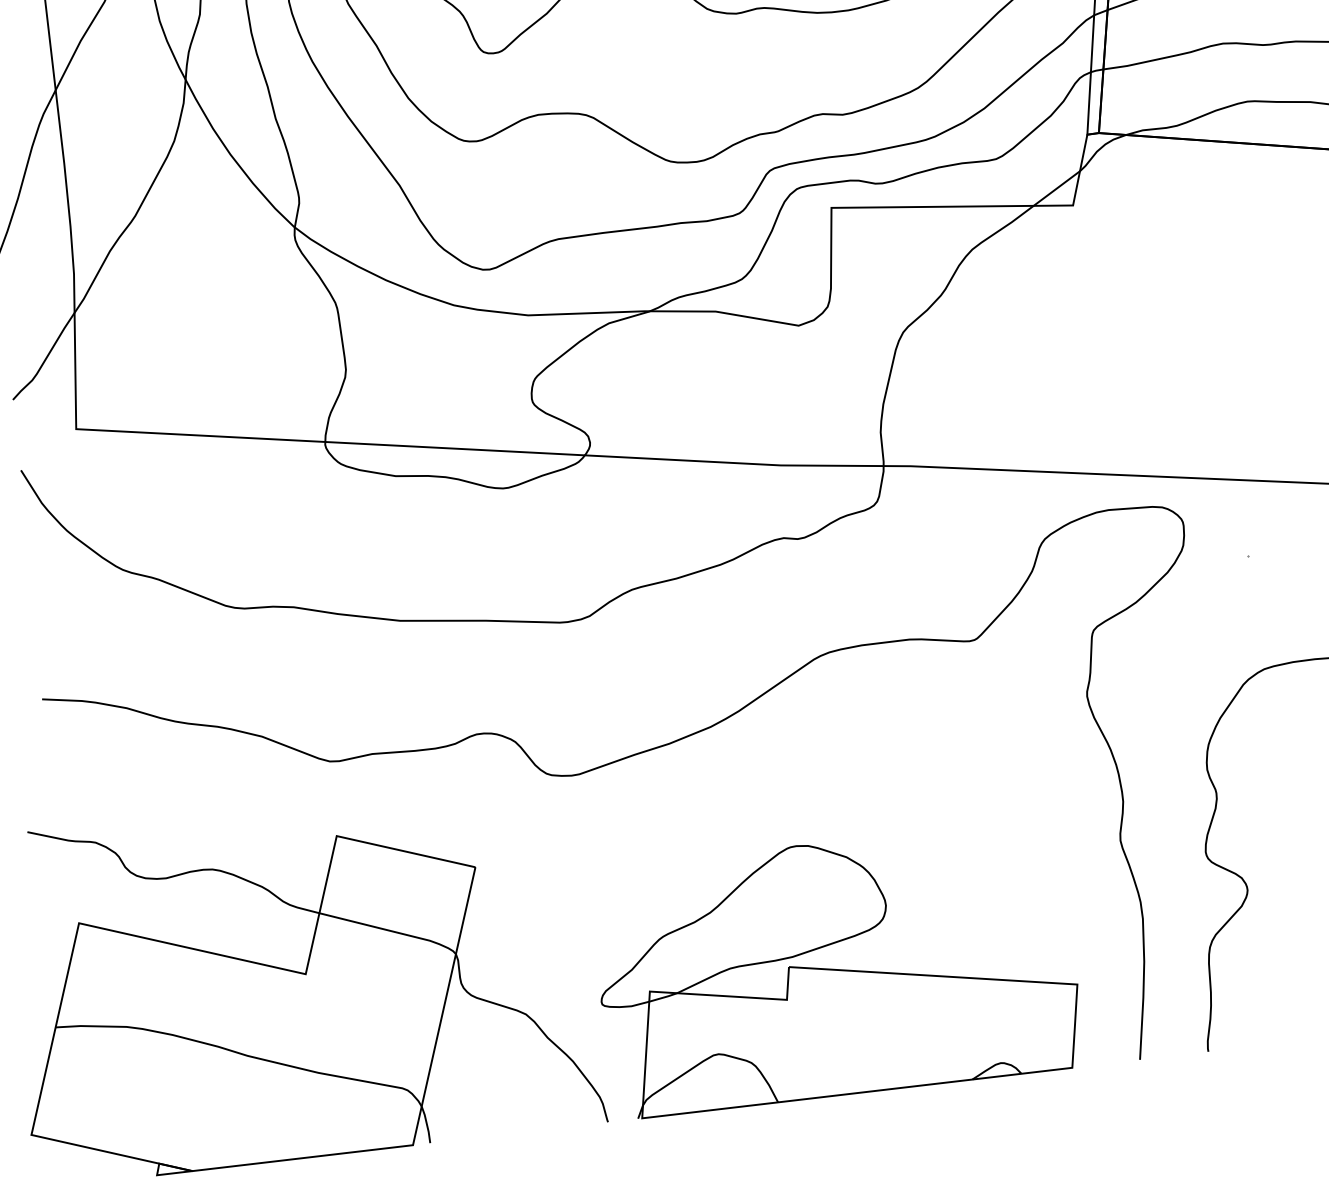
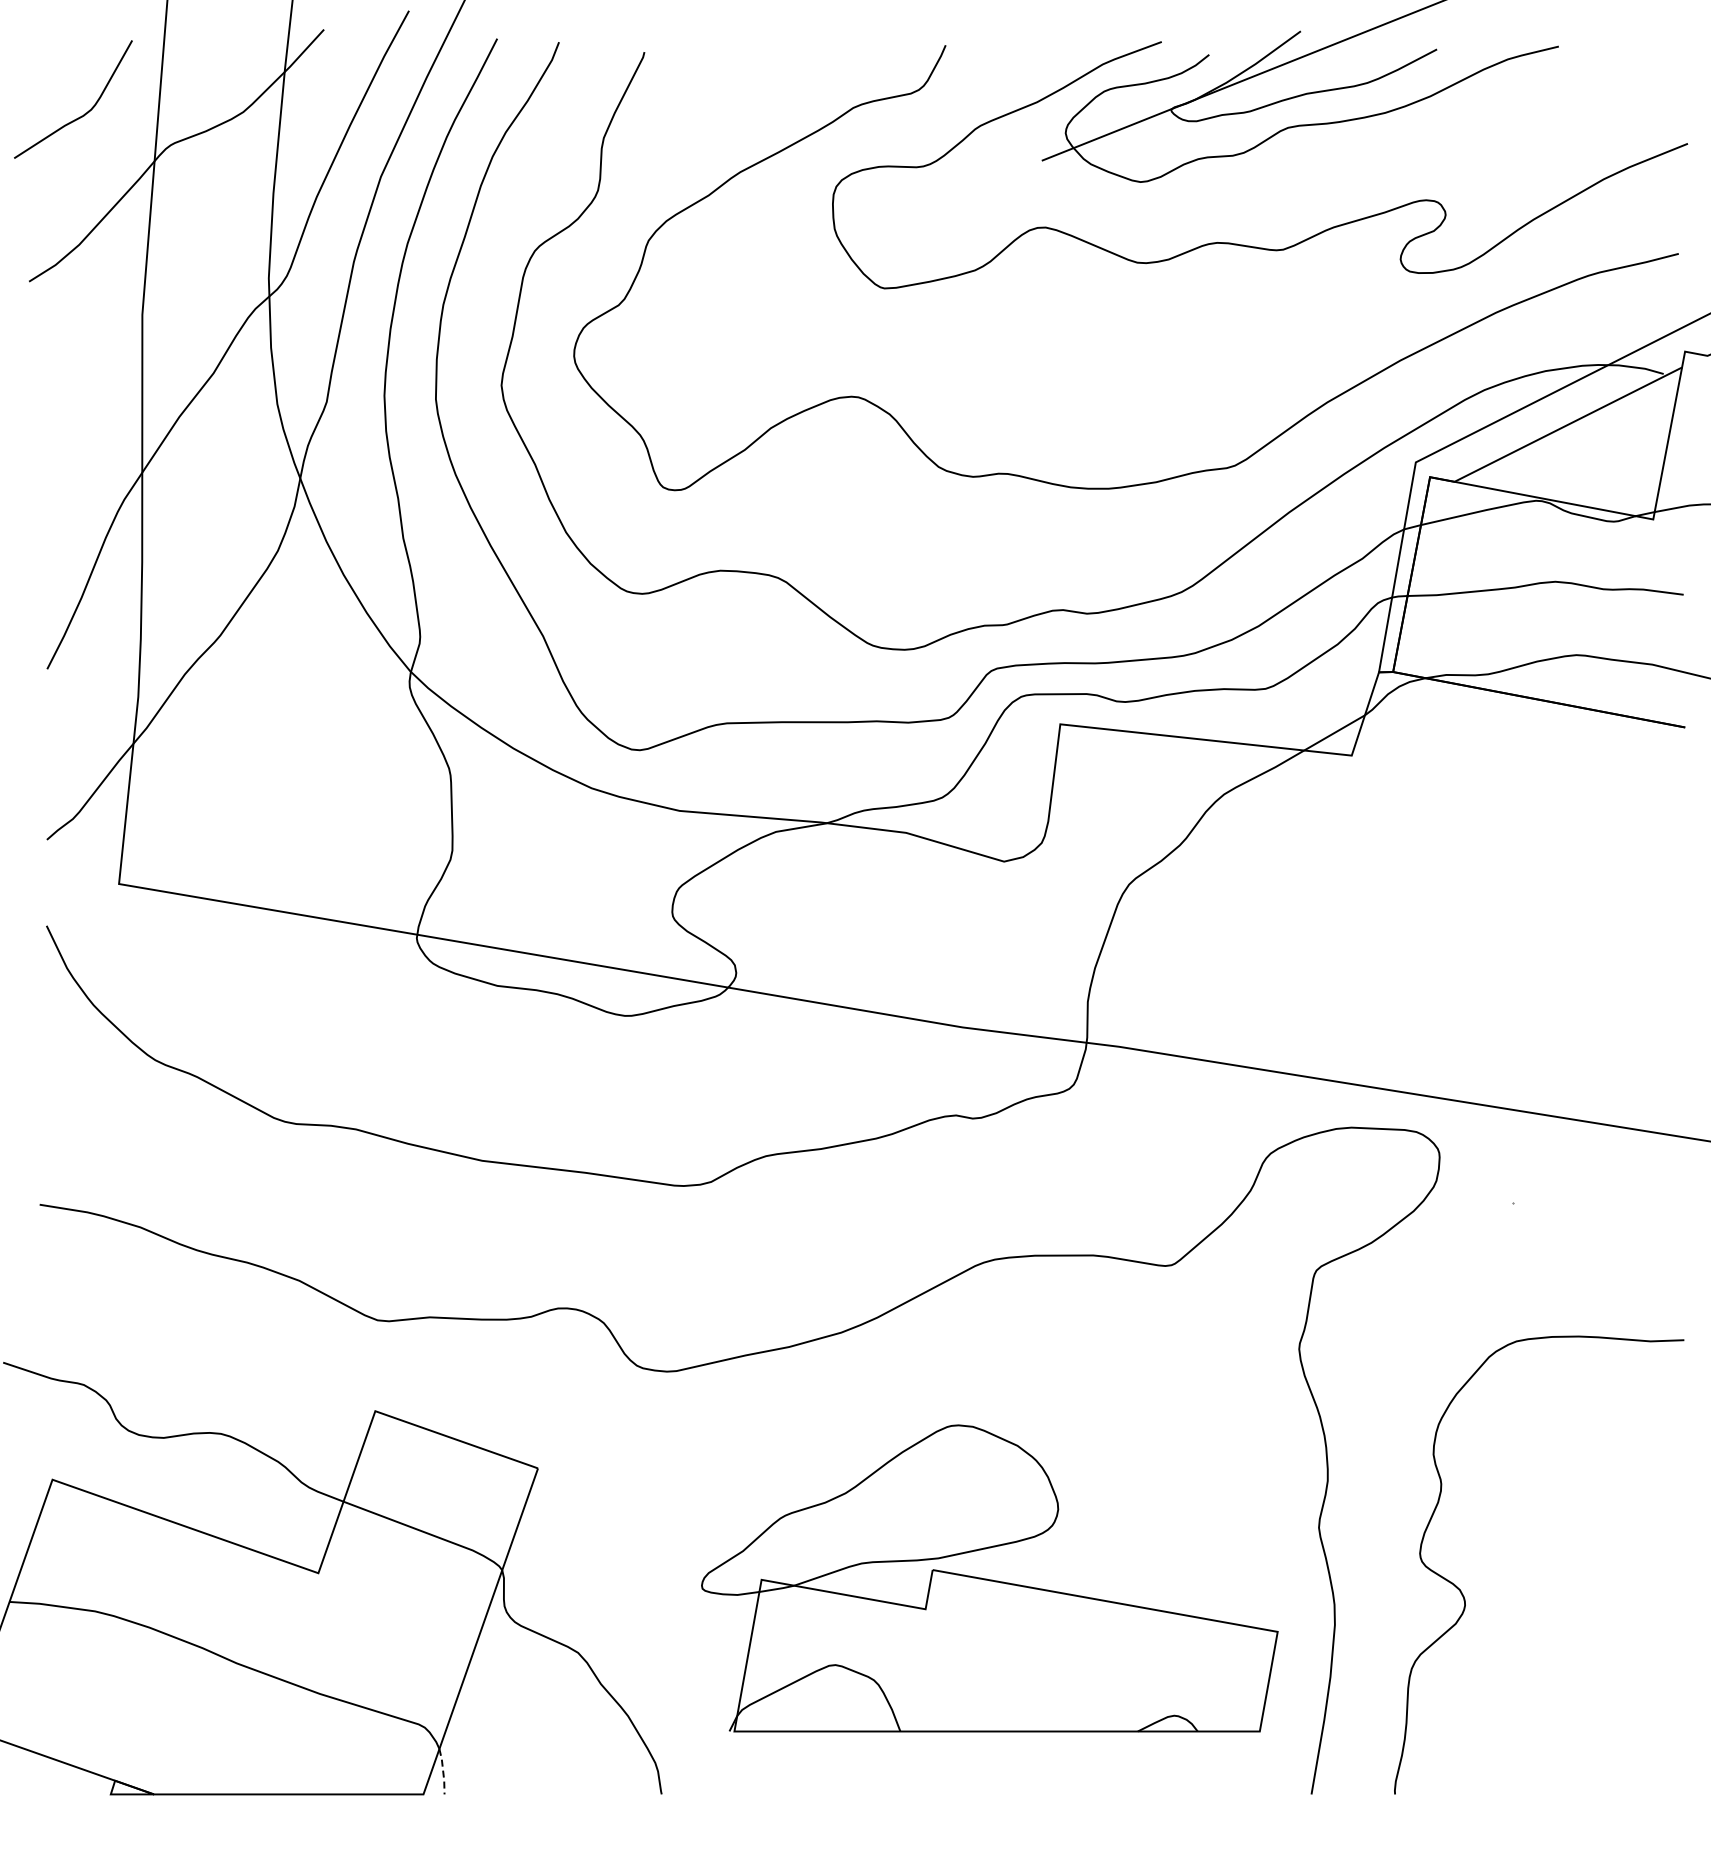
part: (836, 968) -> (989, 1578), moved
line: (427, 1125) -> (443, 1772), solid -> dashed

